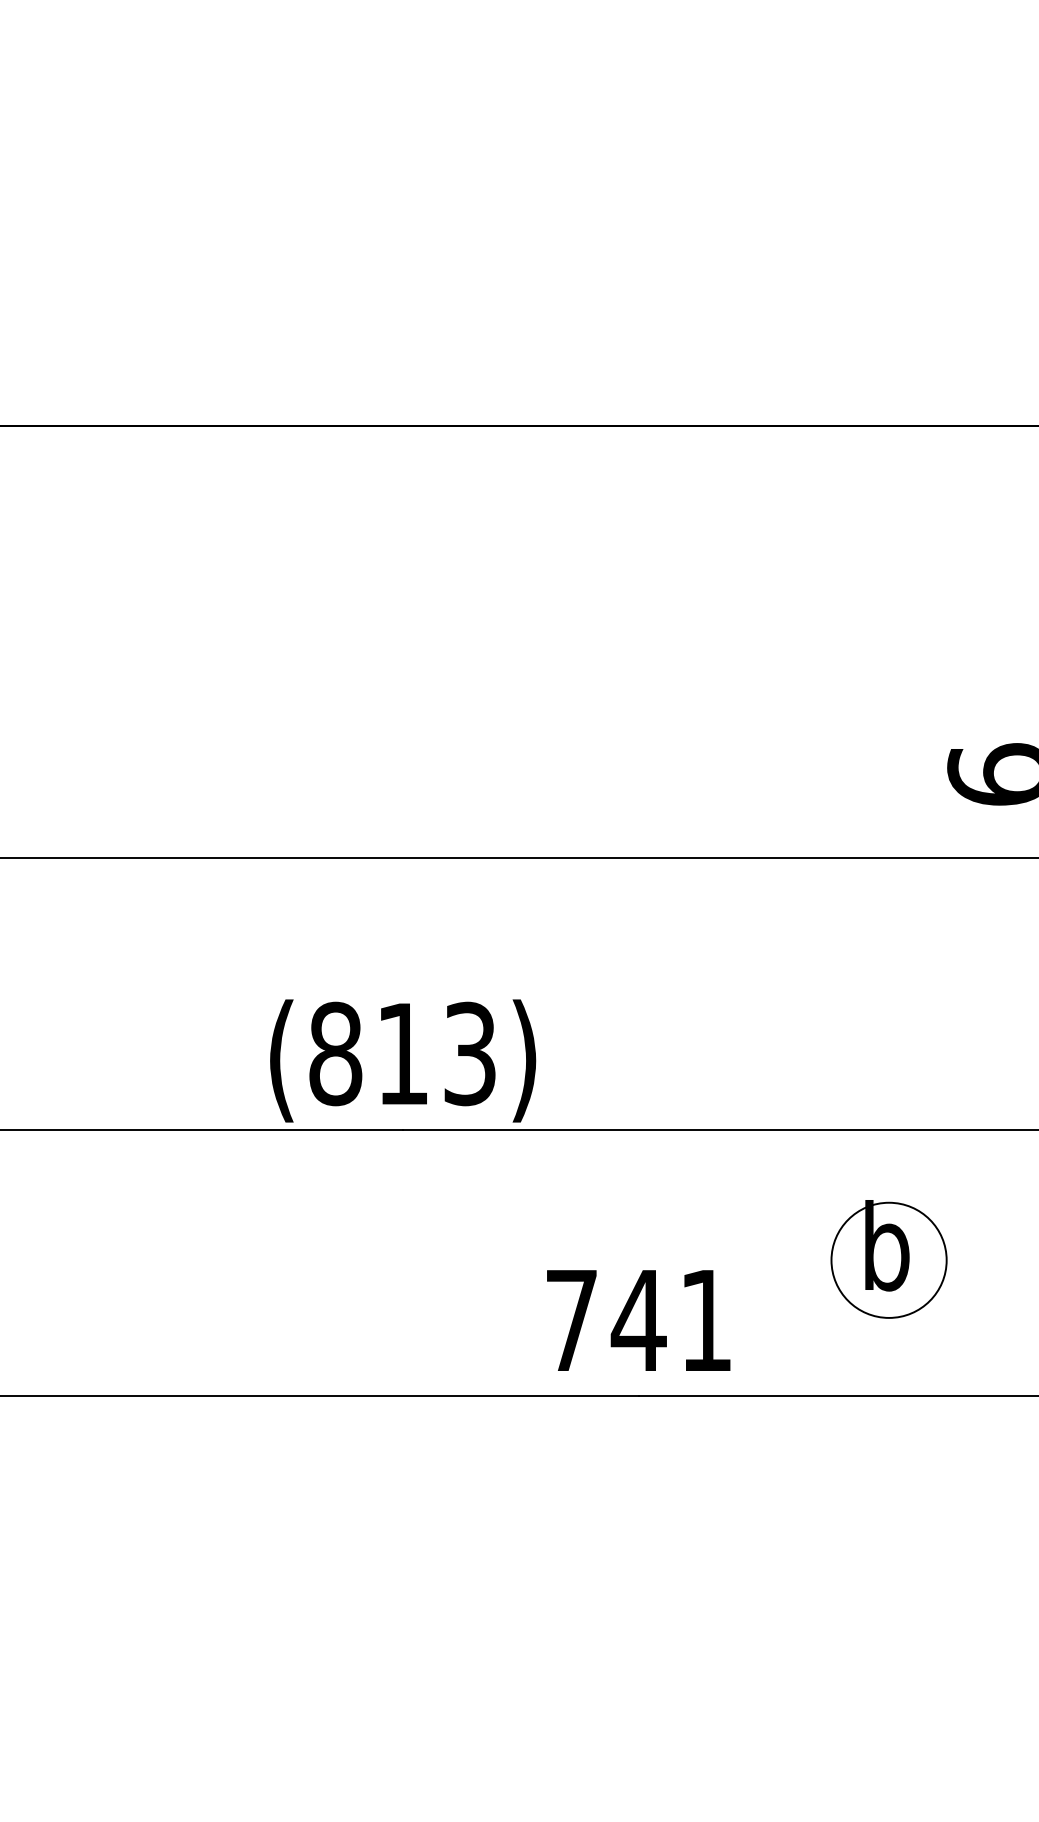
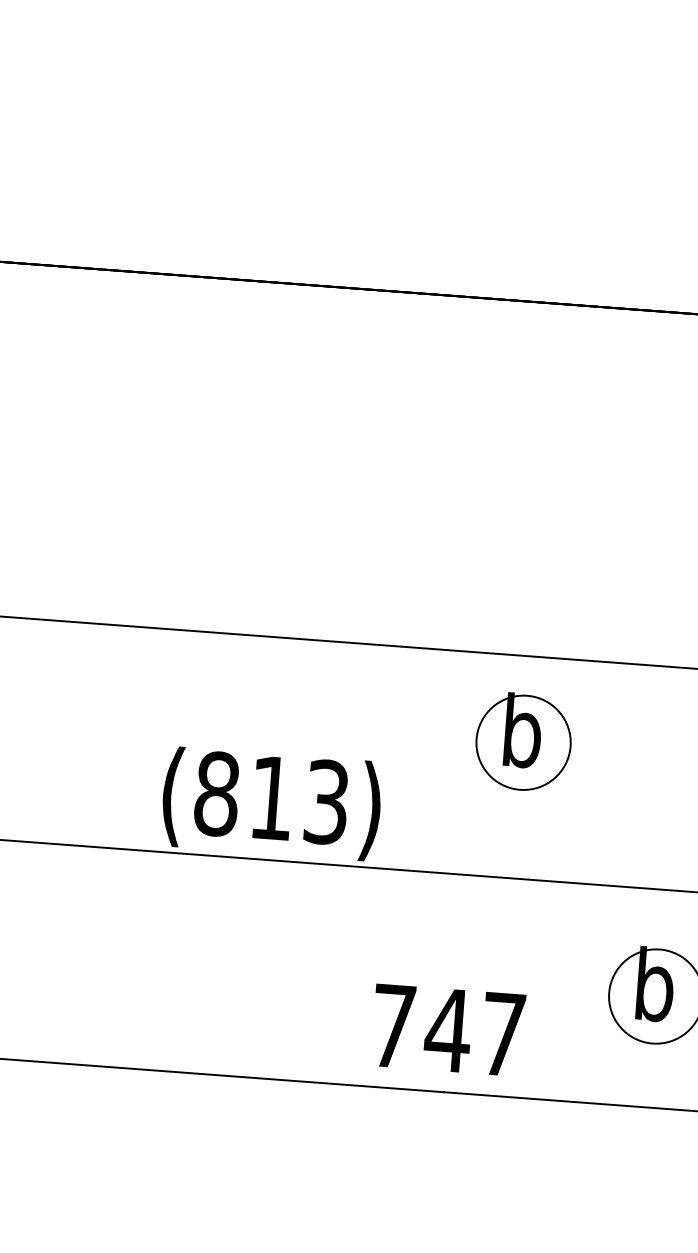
part: (703, 962) -> (522, 741), added
text: (706, 1320) -> (503, 1034), 741 -> 747

